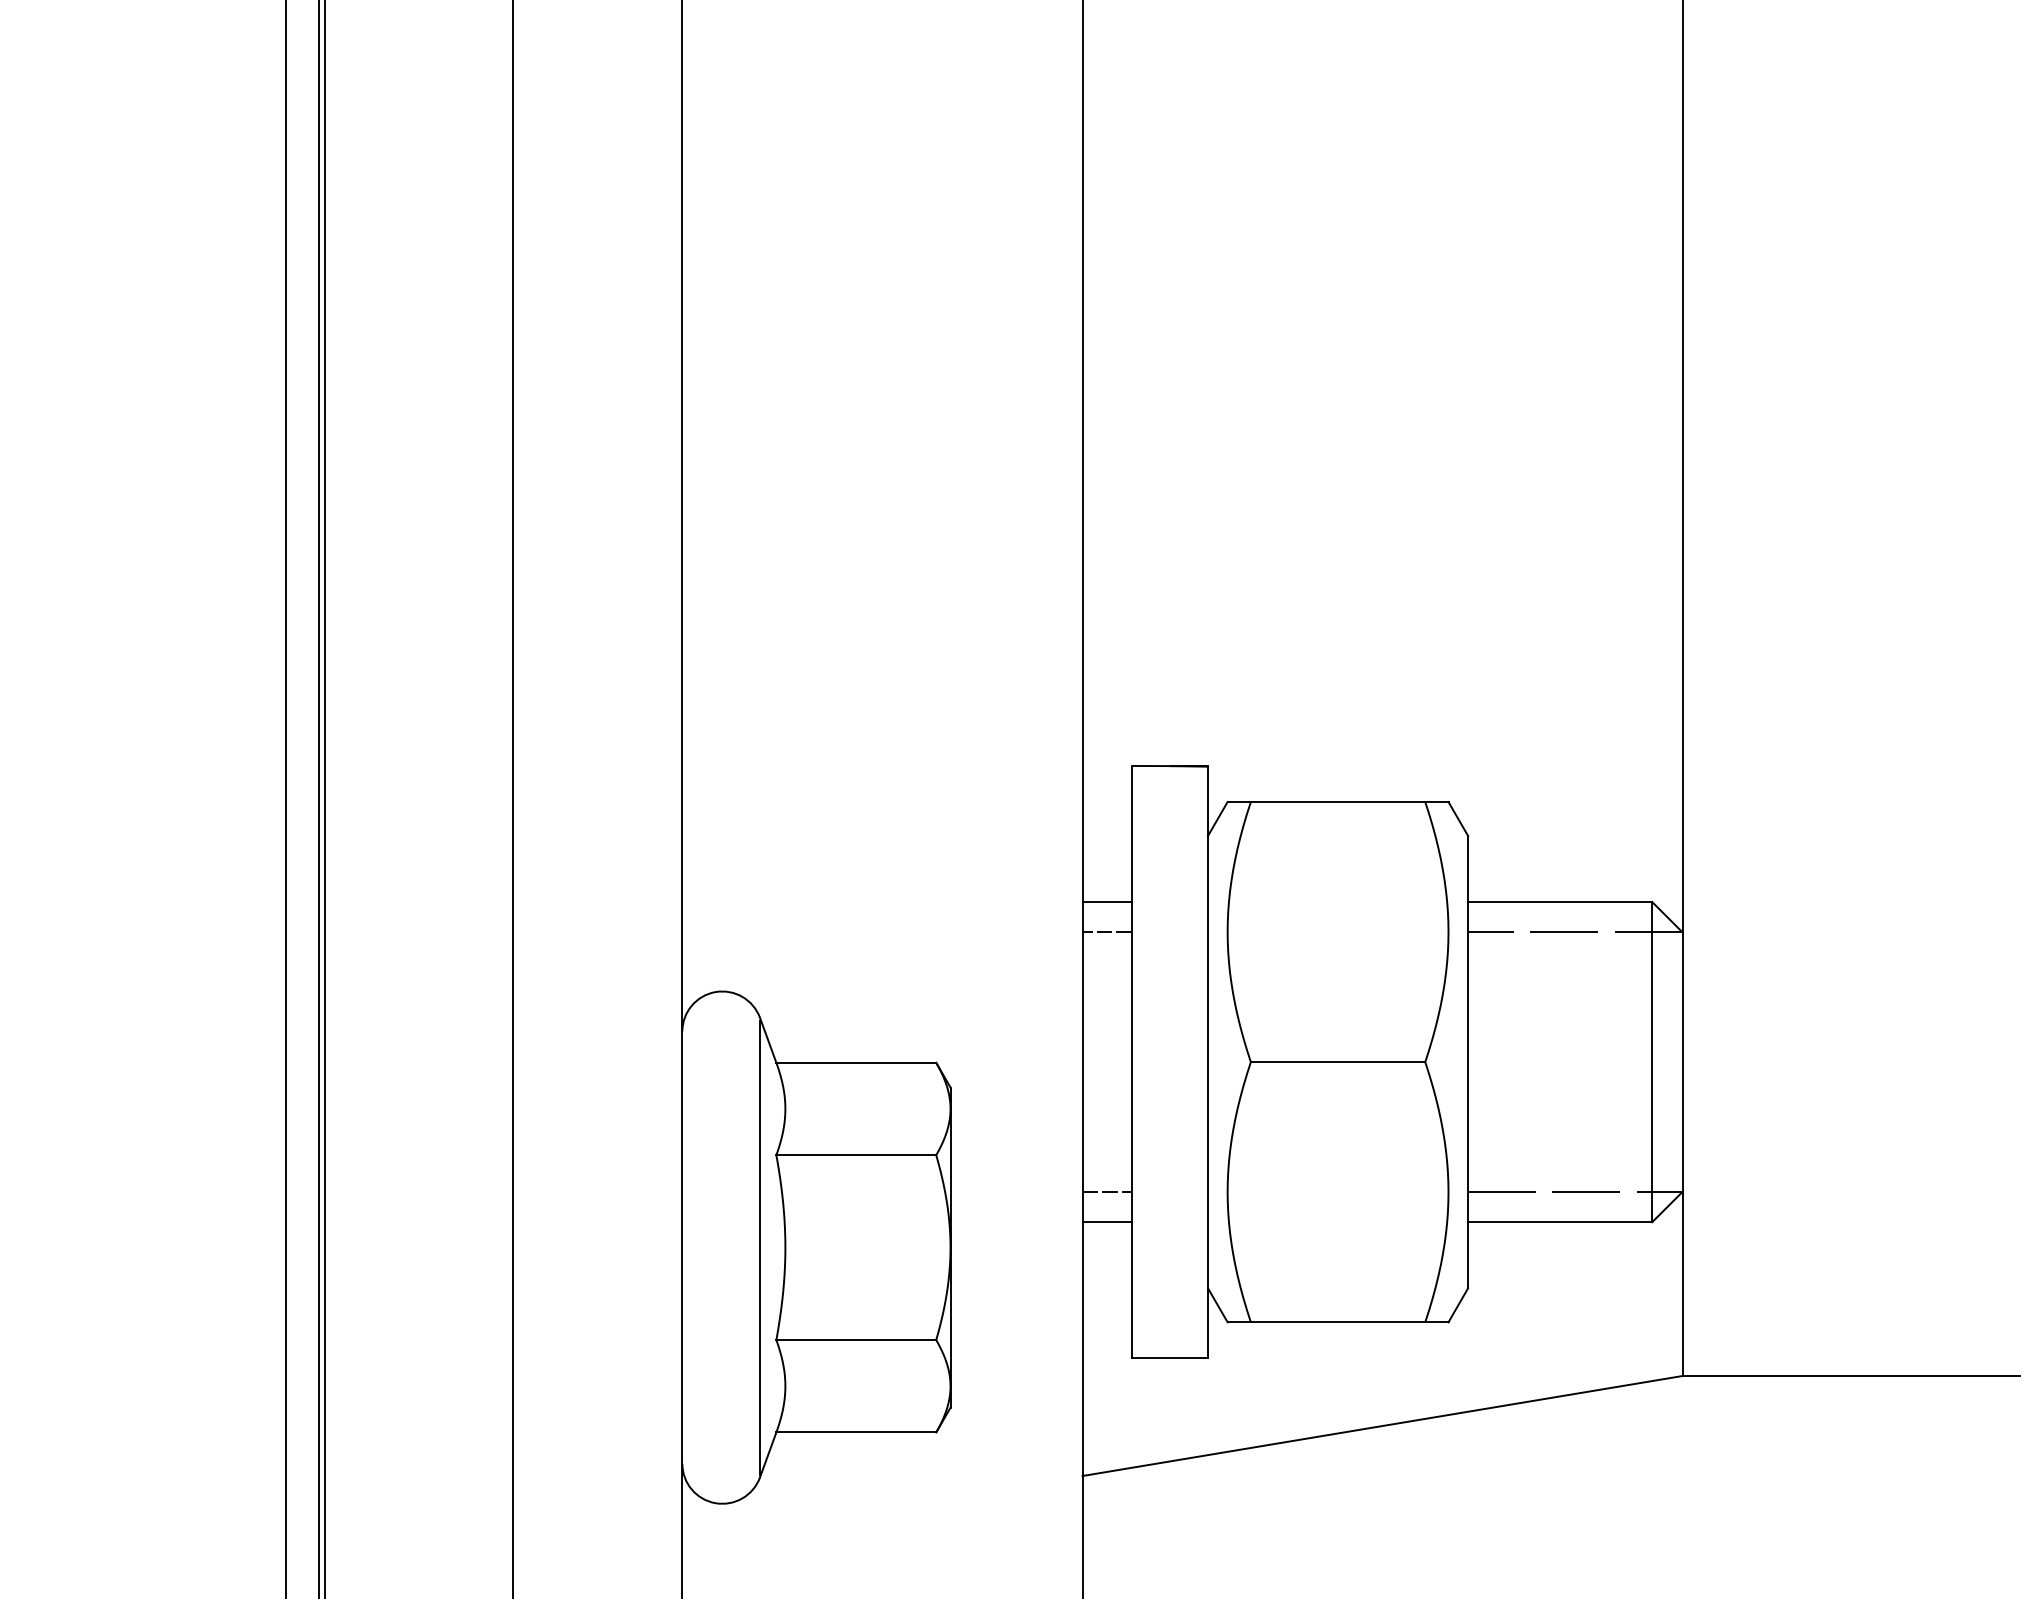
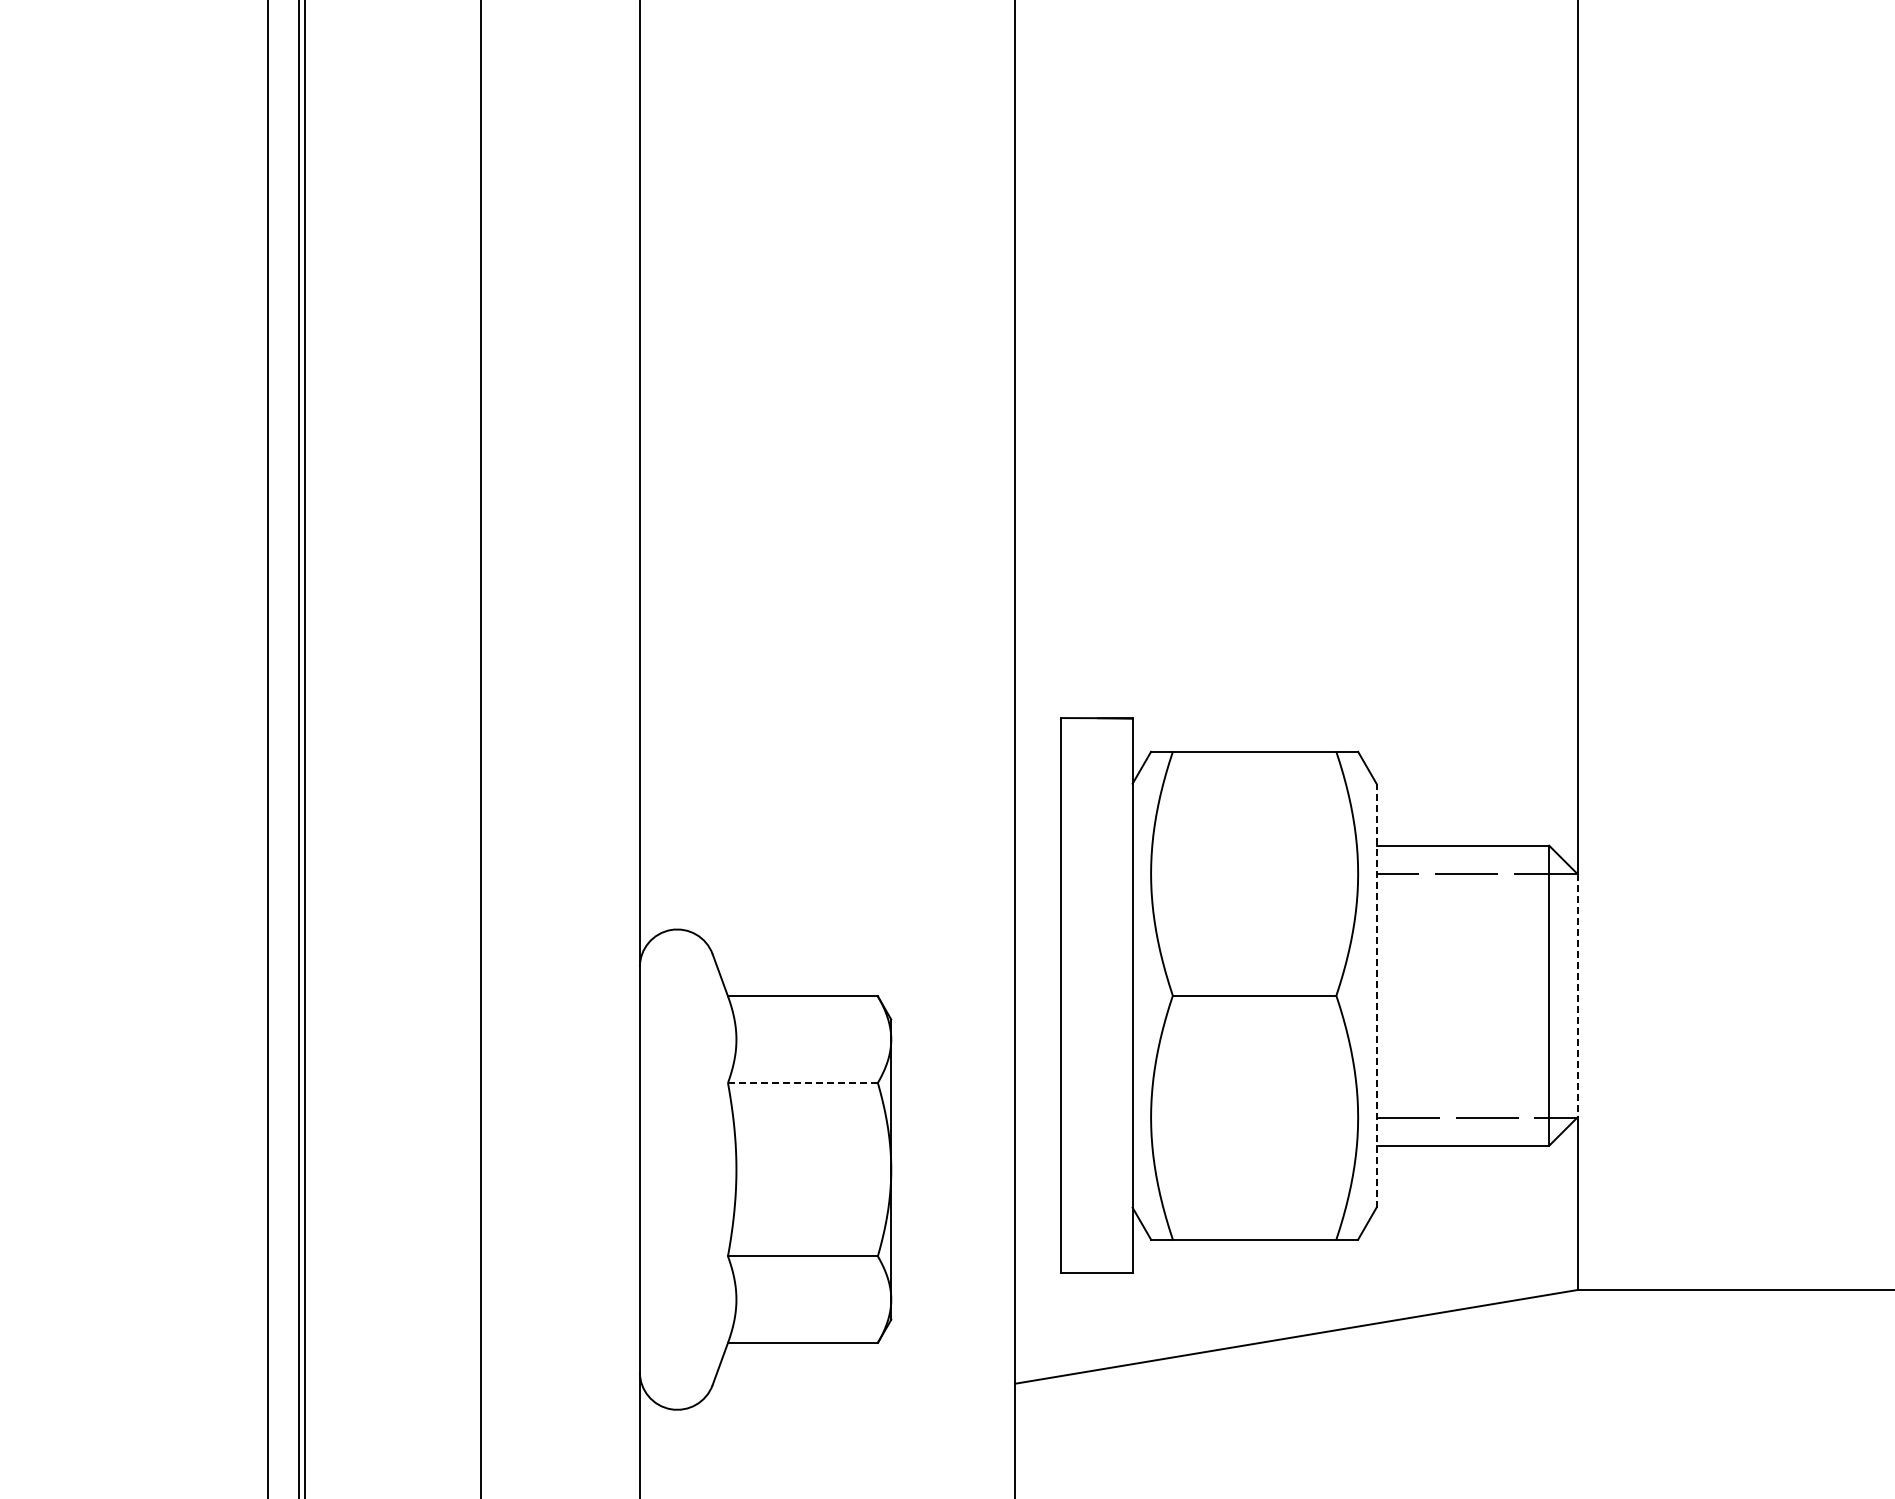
line: (1107, 901) -> (1038, 845), removed
line: (1107, 931) -> (1038, 873), removed
line: (1468, 1061) -> (1376, 995), solid -> dashed
line: (1682, 1062) -> (1577, 996), solid -> dashed
line: (855, 1154) -> (802, 1082), solid -> dashed
line: (1107, 1192) -> (1038, 1117), removed
line: (1107, 1221) -> (1038, 1145), removed
line: (759, 1247) -> (712, 1169), removed

